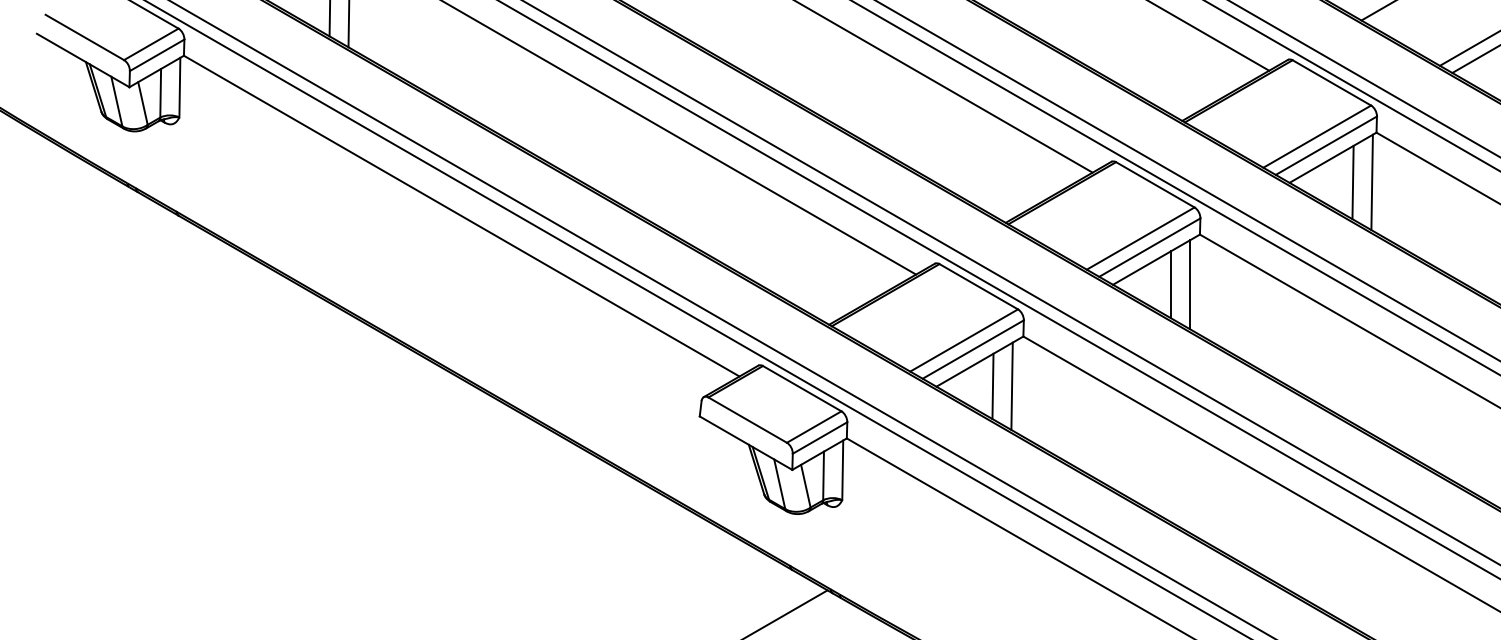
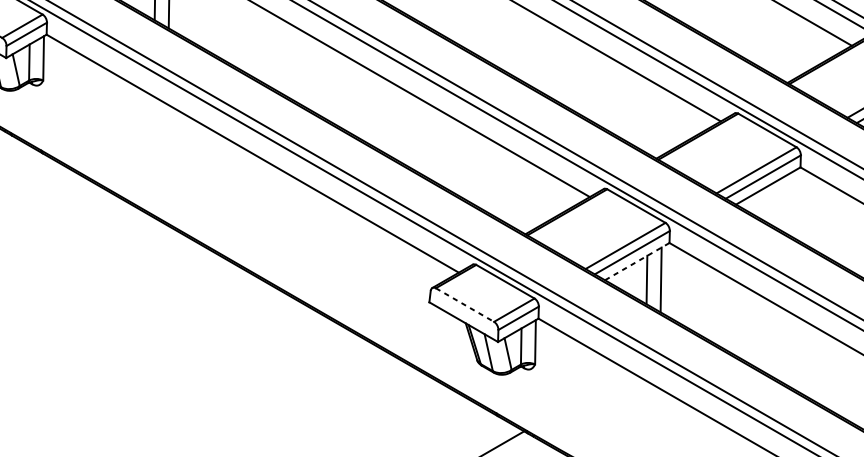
line: (1171, 284) -> (779, 204), removed
line: (1190, 284) -> (793, 204), removed
line: (979, 361) -> (636, 261), solid -> dashed
line: (748, 420) -> (465, 305), solid -> dashed

